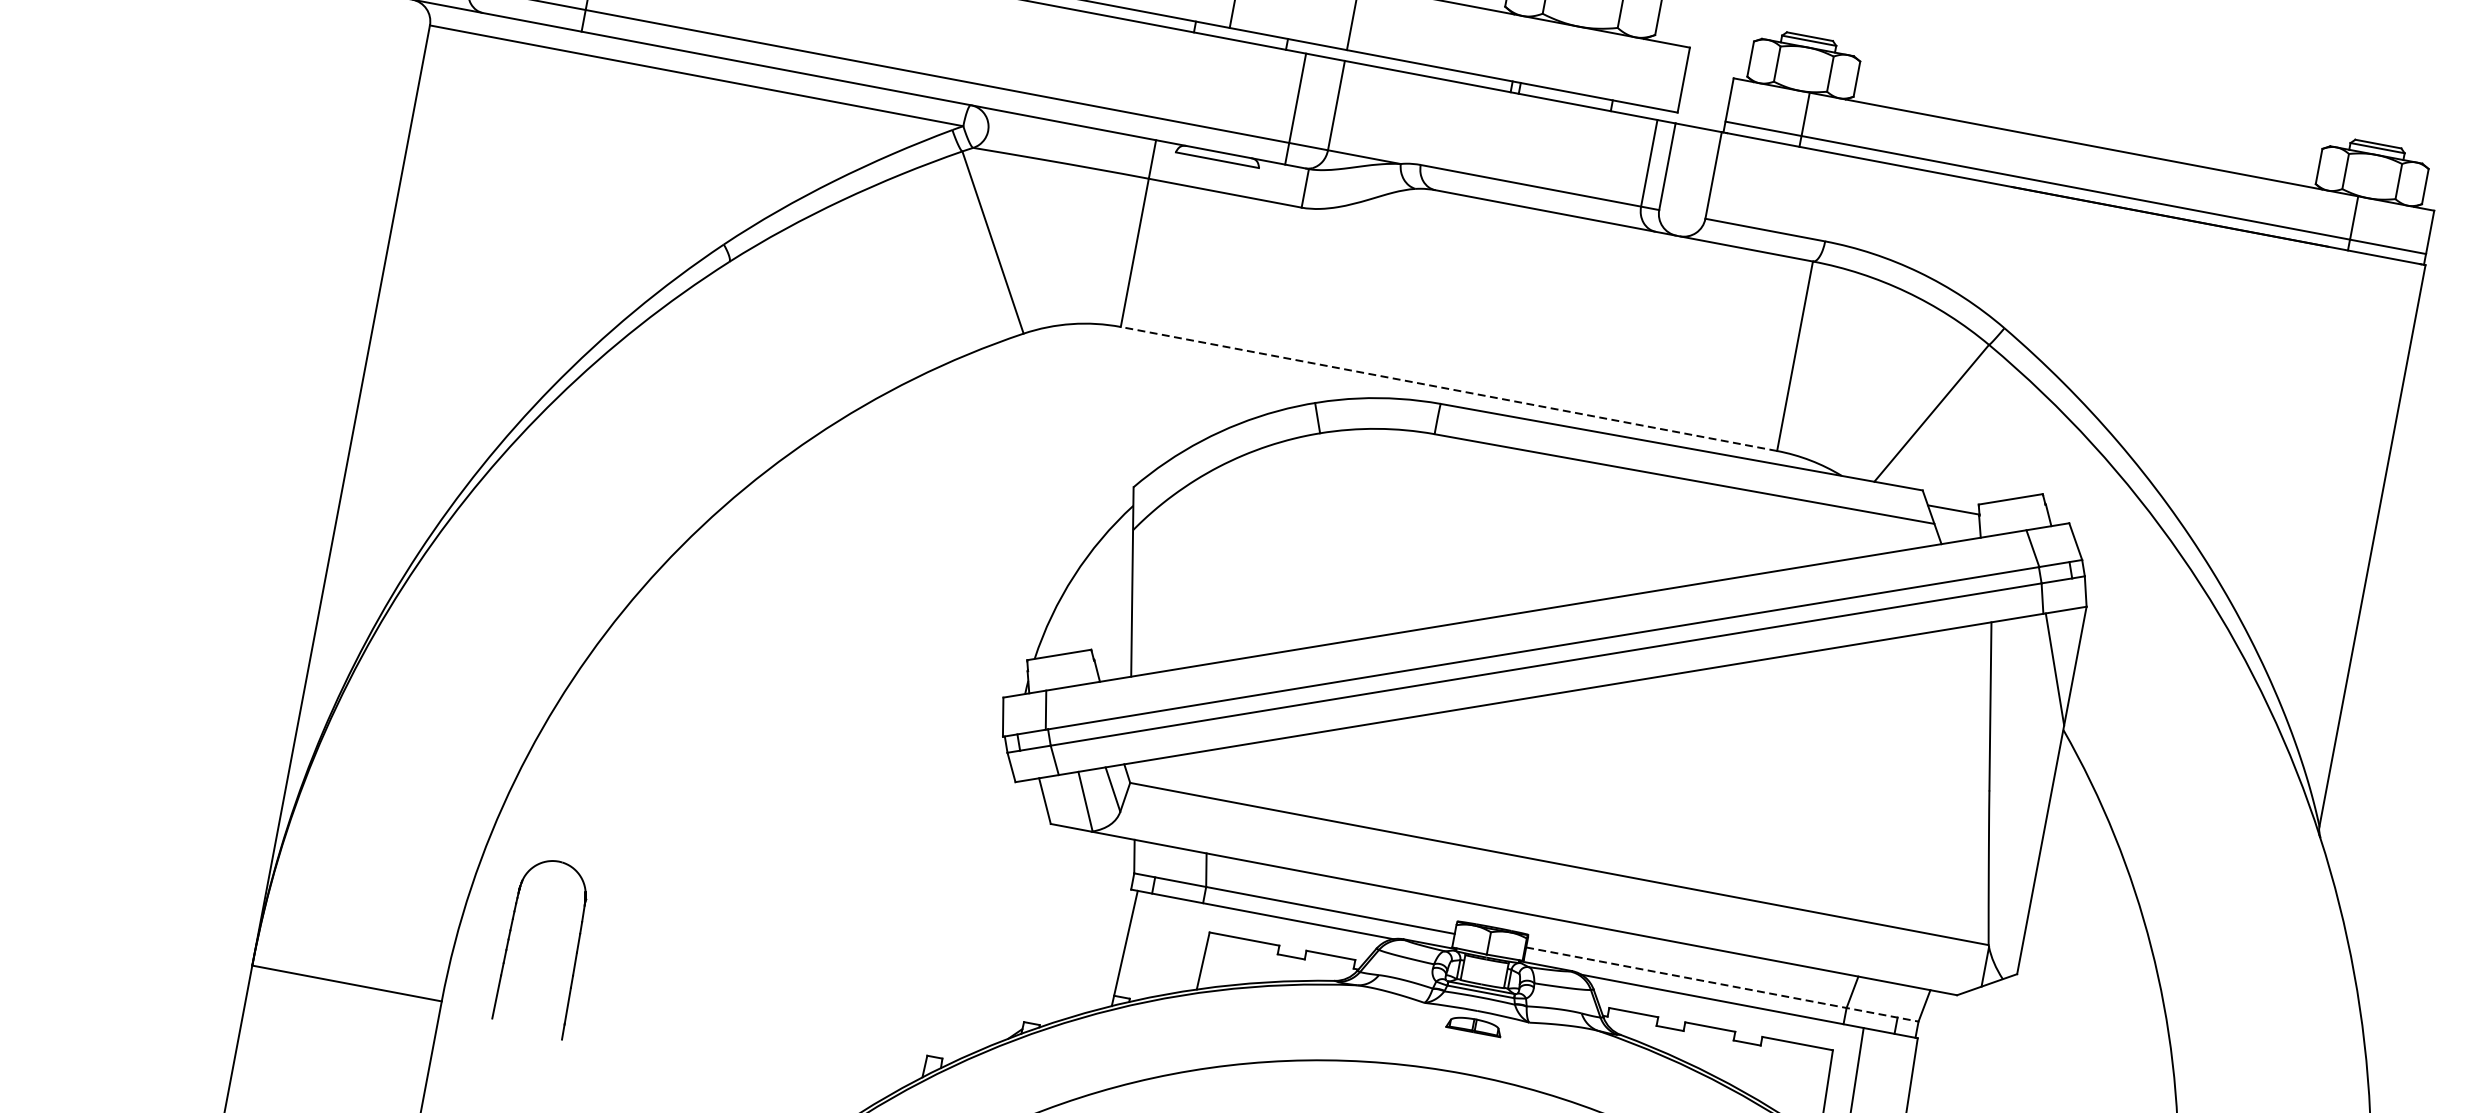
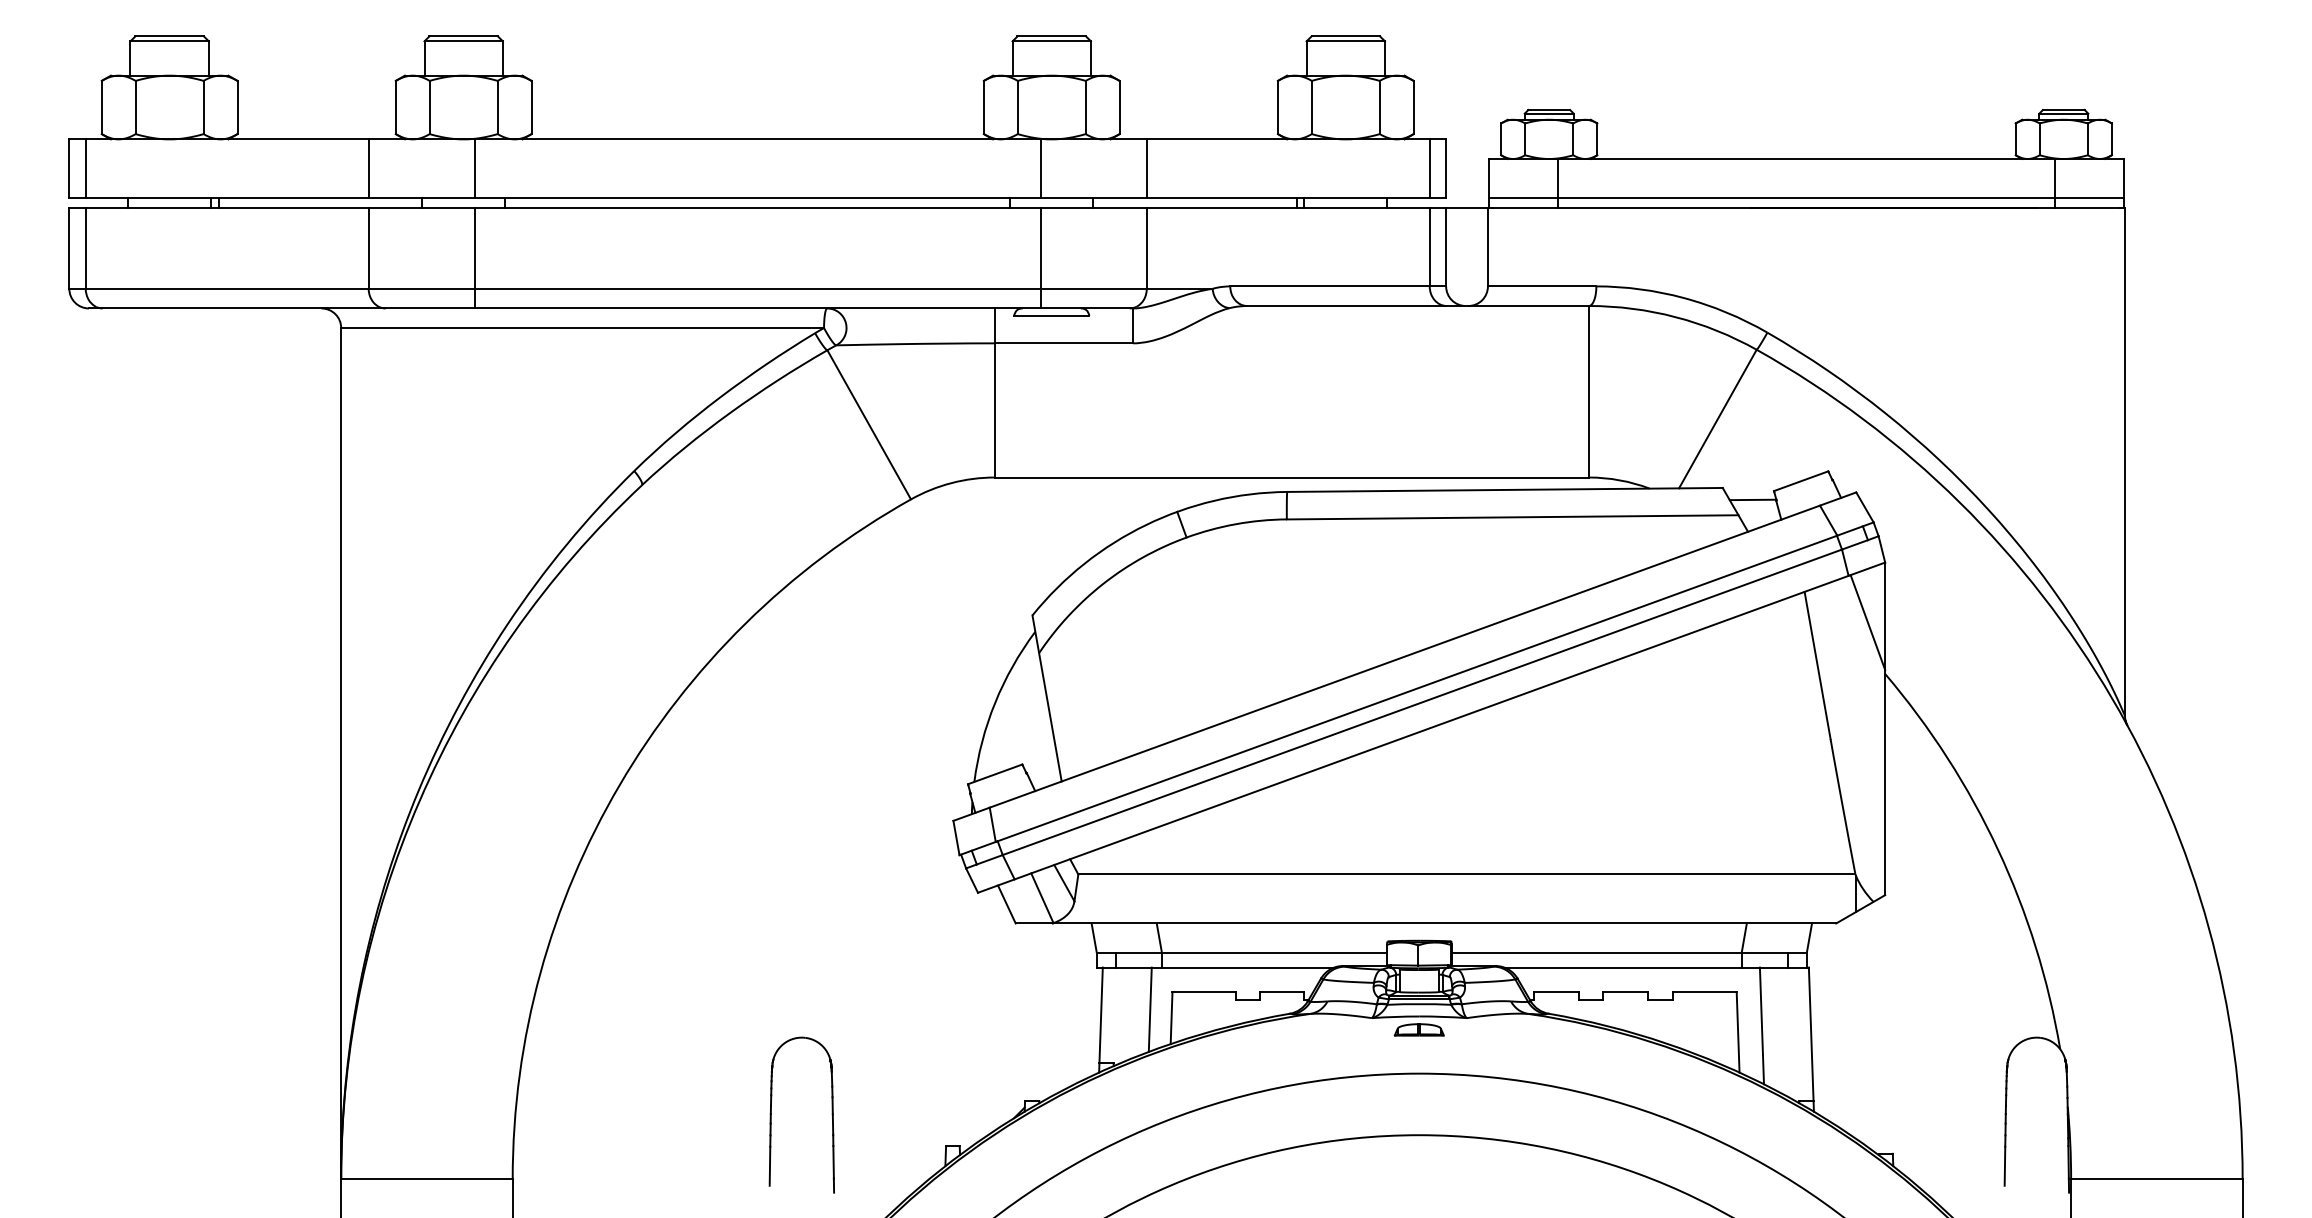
line: (1665, 76) -> (1429, 168), added
line: (1295, 109) -> (1040, 258), moved
line: (1448, 388) -> (1291, 477), dashed -> solid
part: (509, 940) -> (771, 1114), moved
line: (1180, 946) -> (1149, 1009), added
line: (1722, 984) -> (1629, 952), dashed -> solid

